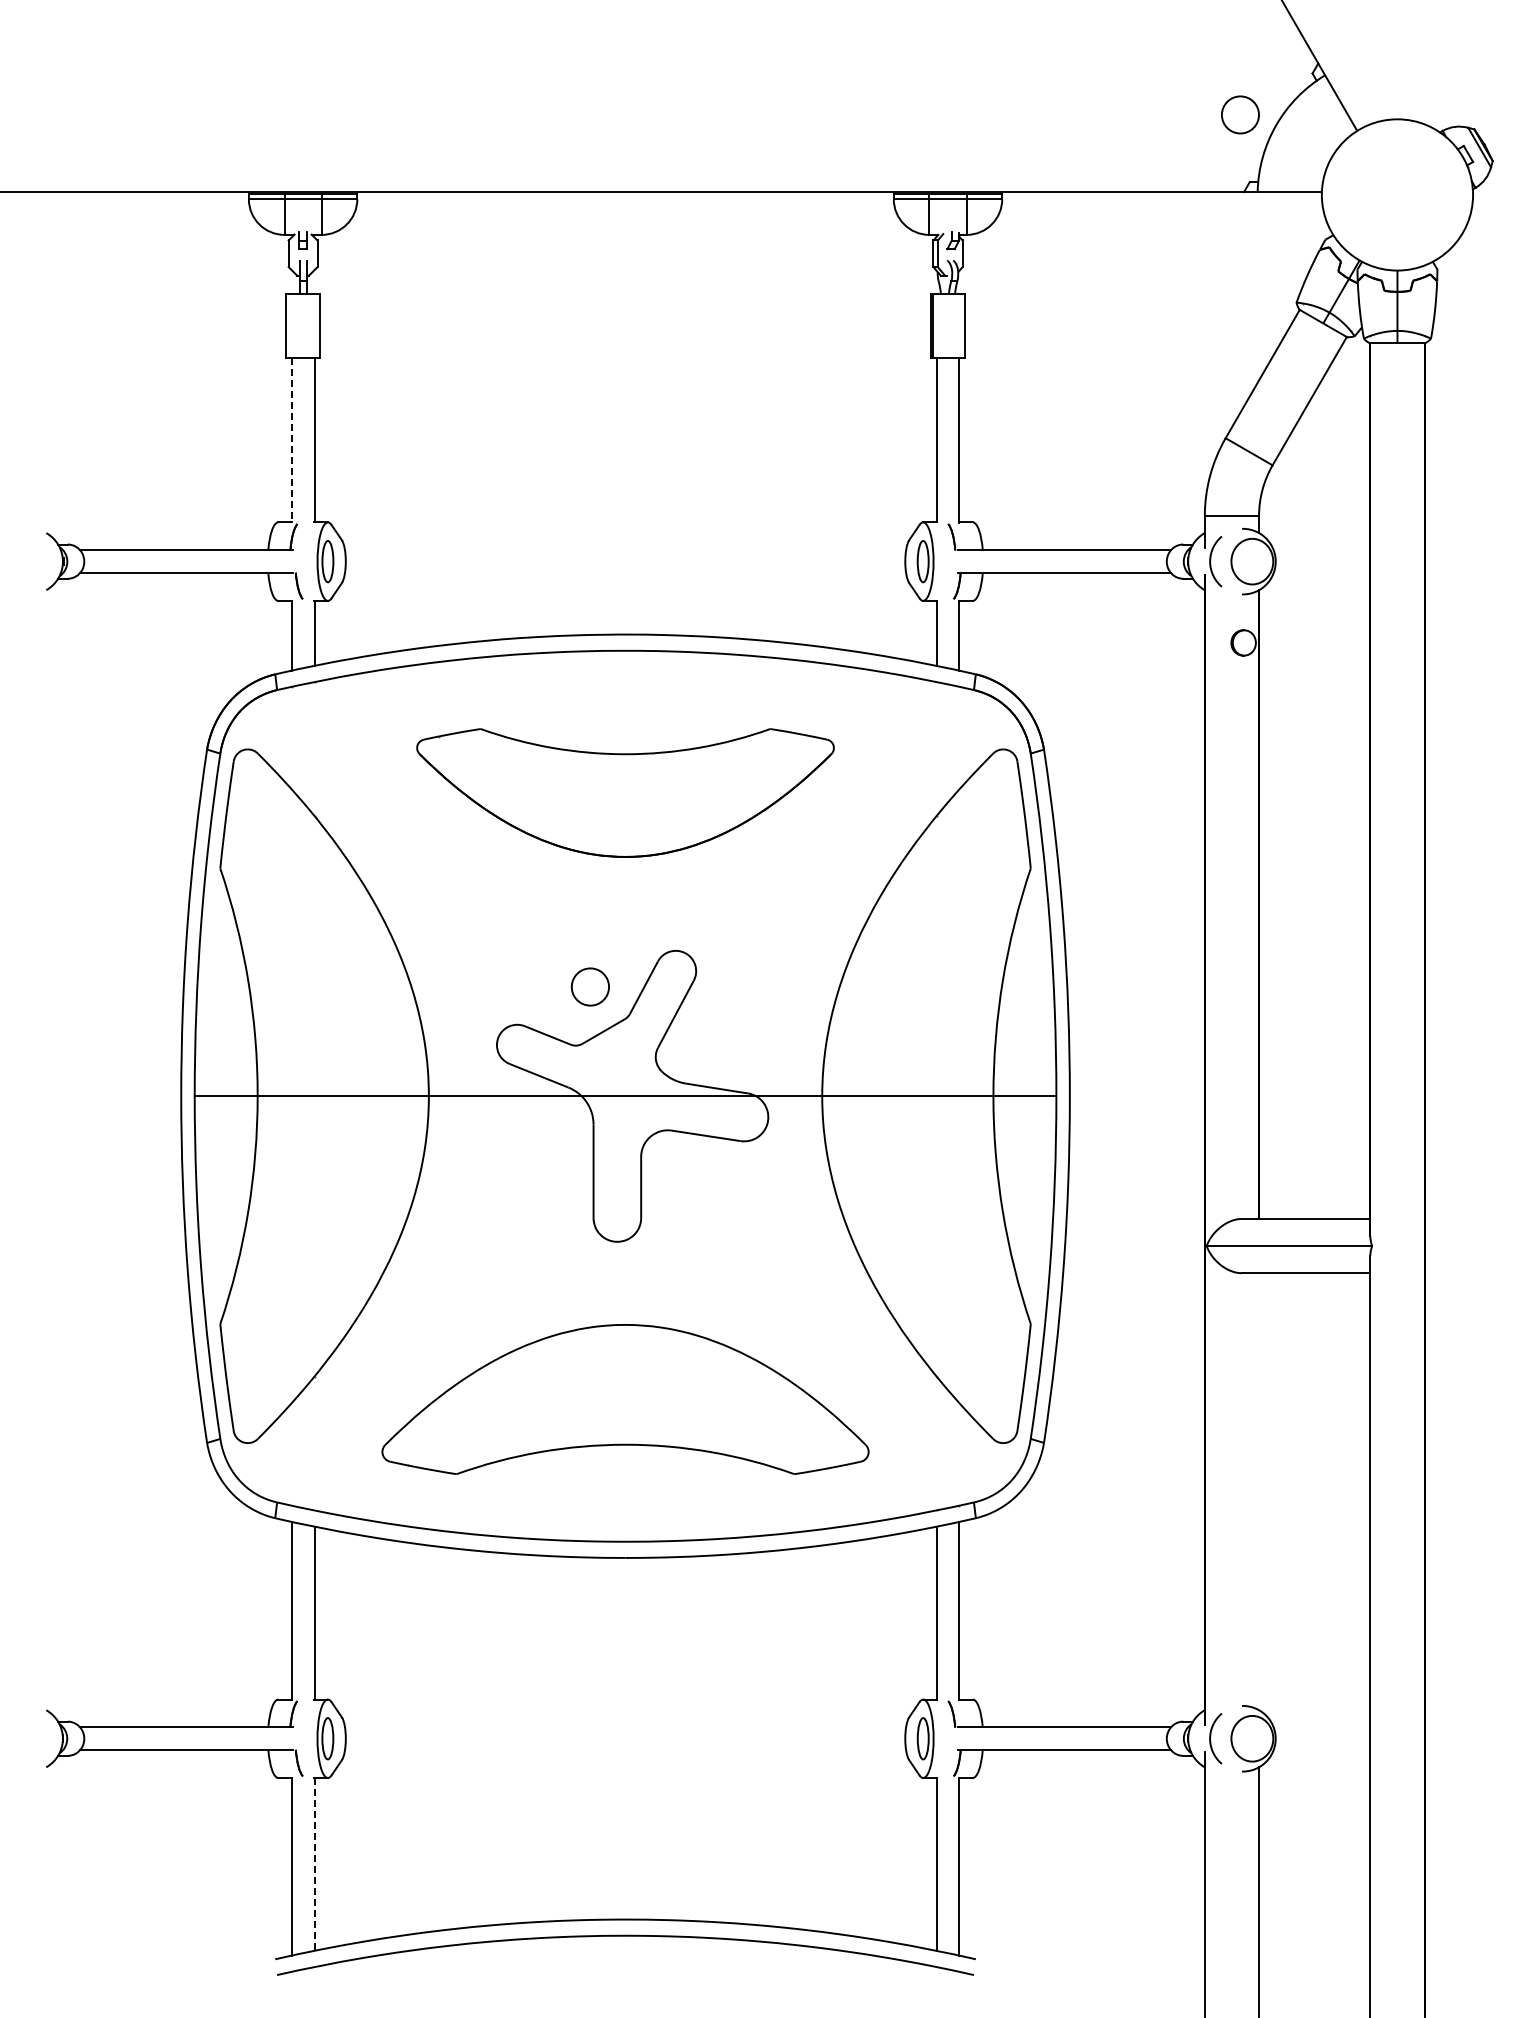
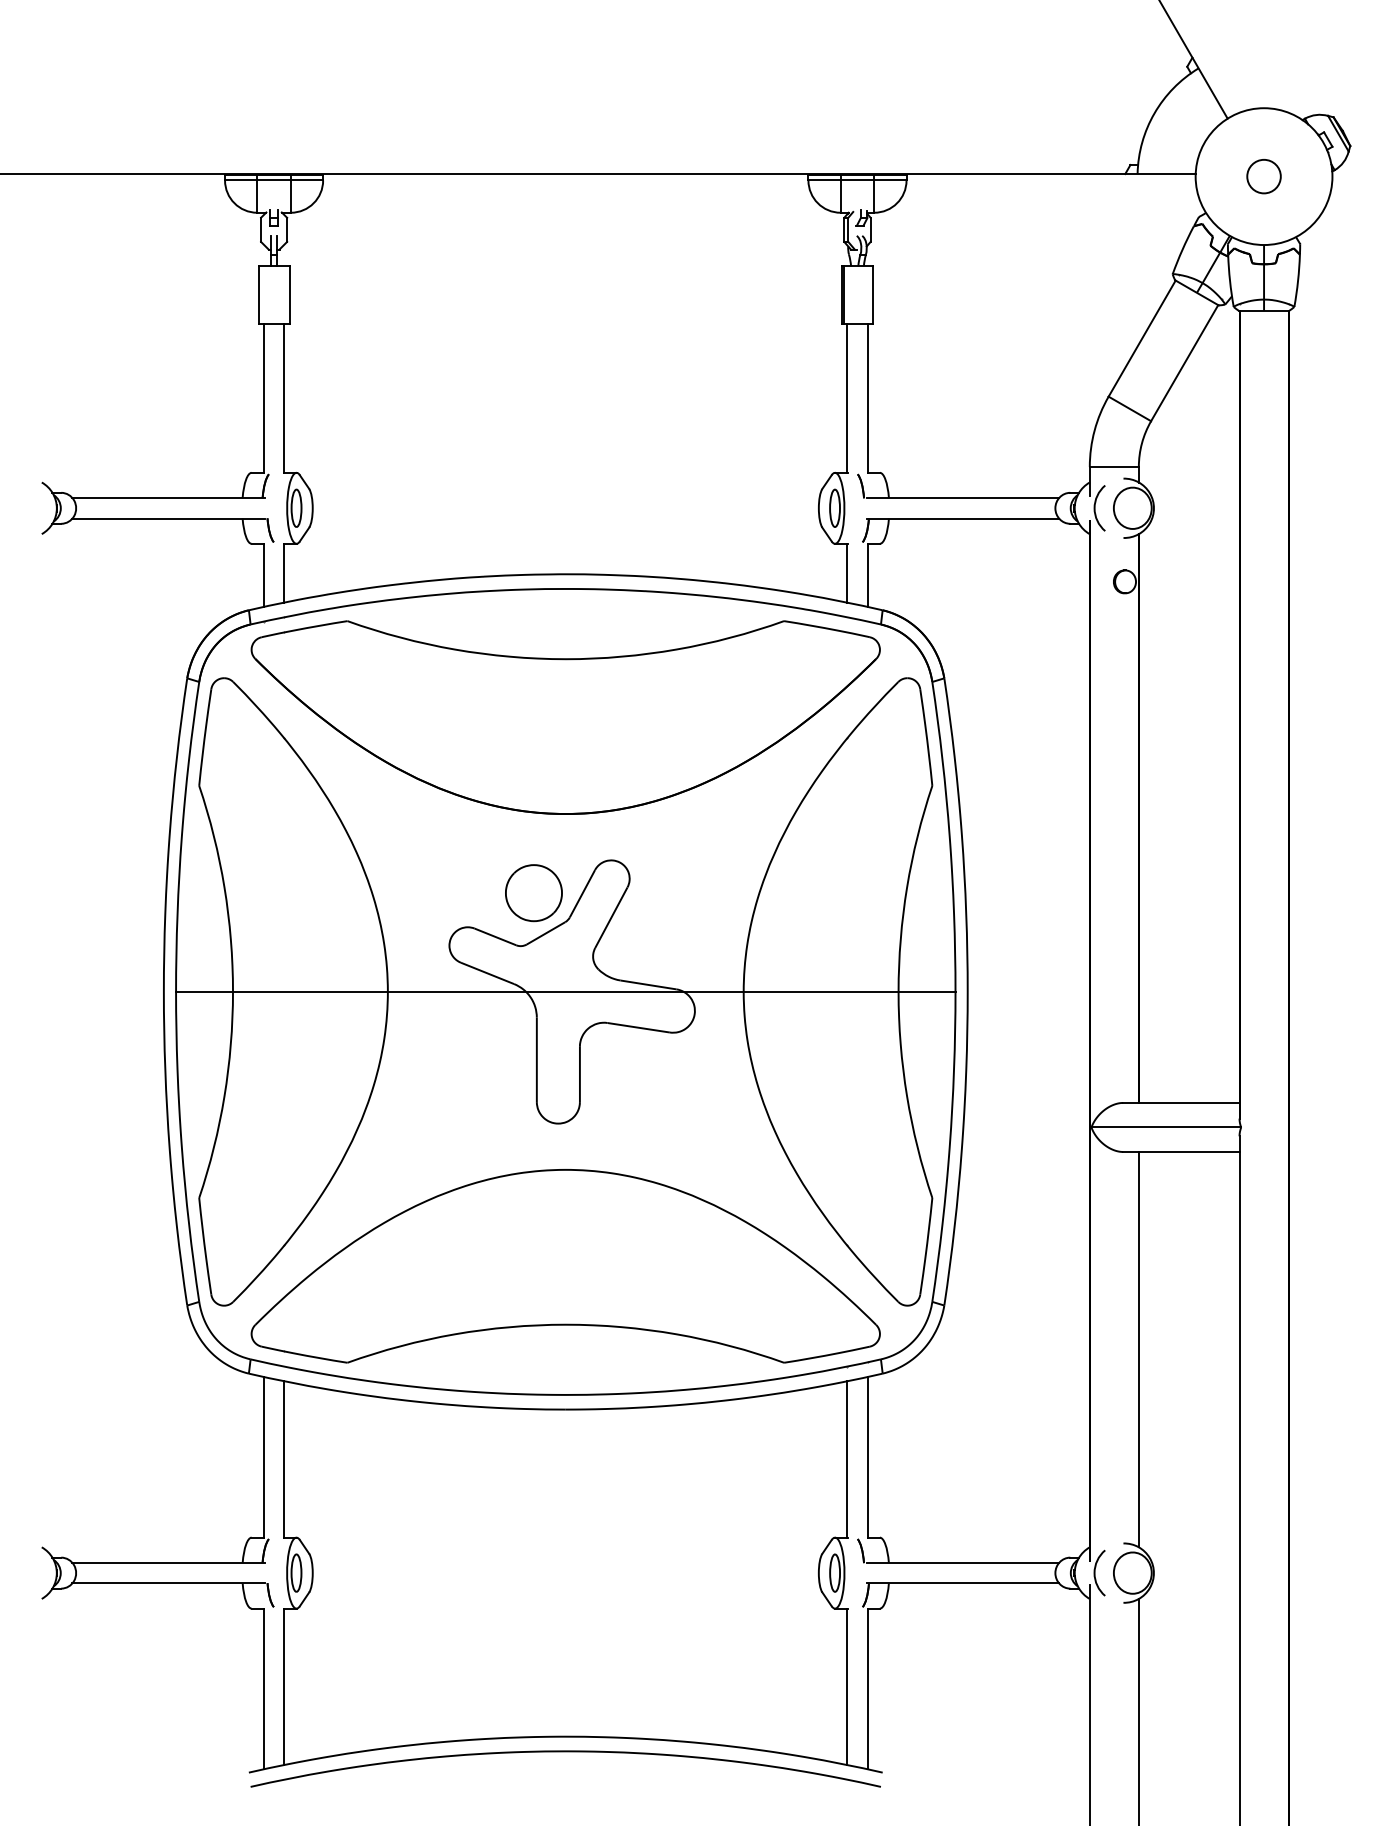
circle: (1240, 114) -> (1264, 176), moved
line: (291, 440) -> (263, 398), dashed -> solid
part: (625, 792) -> (565, 717), size x1.67
part: (590, 986) -> (534, 892), size x1.67
part: (625, 1399) -> (565, 1266), size x1.43
line: (1259, 1491) -> (1139, 1349), added
line: (314, 1864) -> (284, 1686), dashed -> solid

